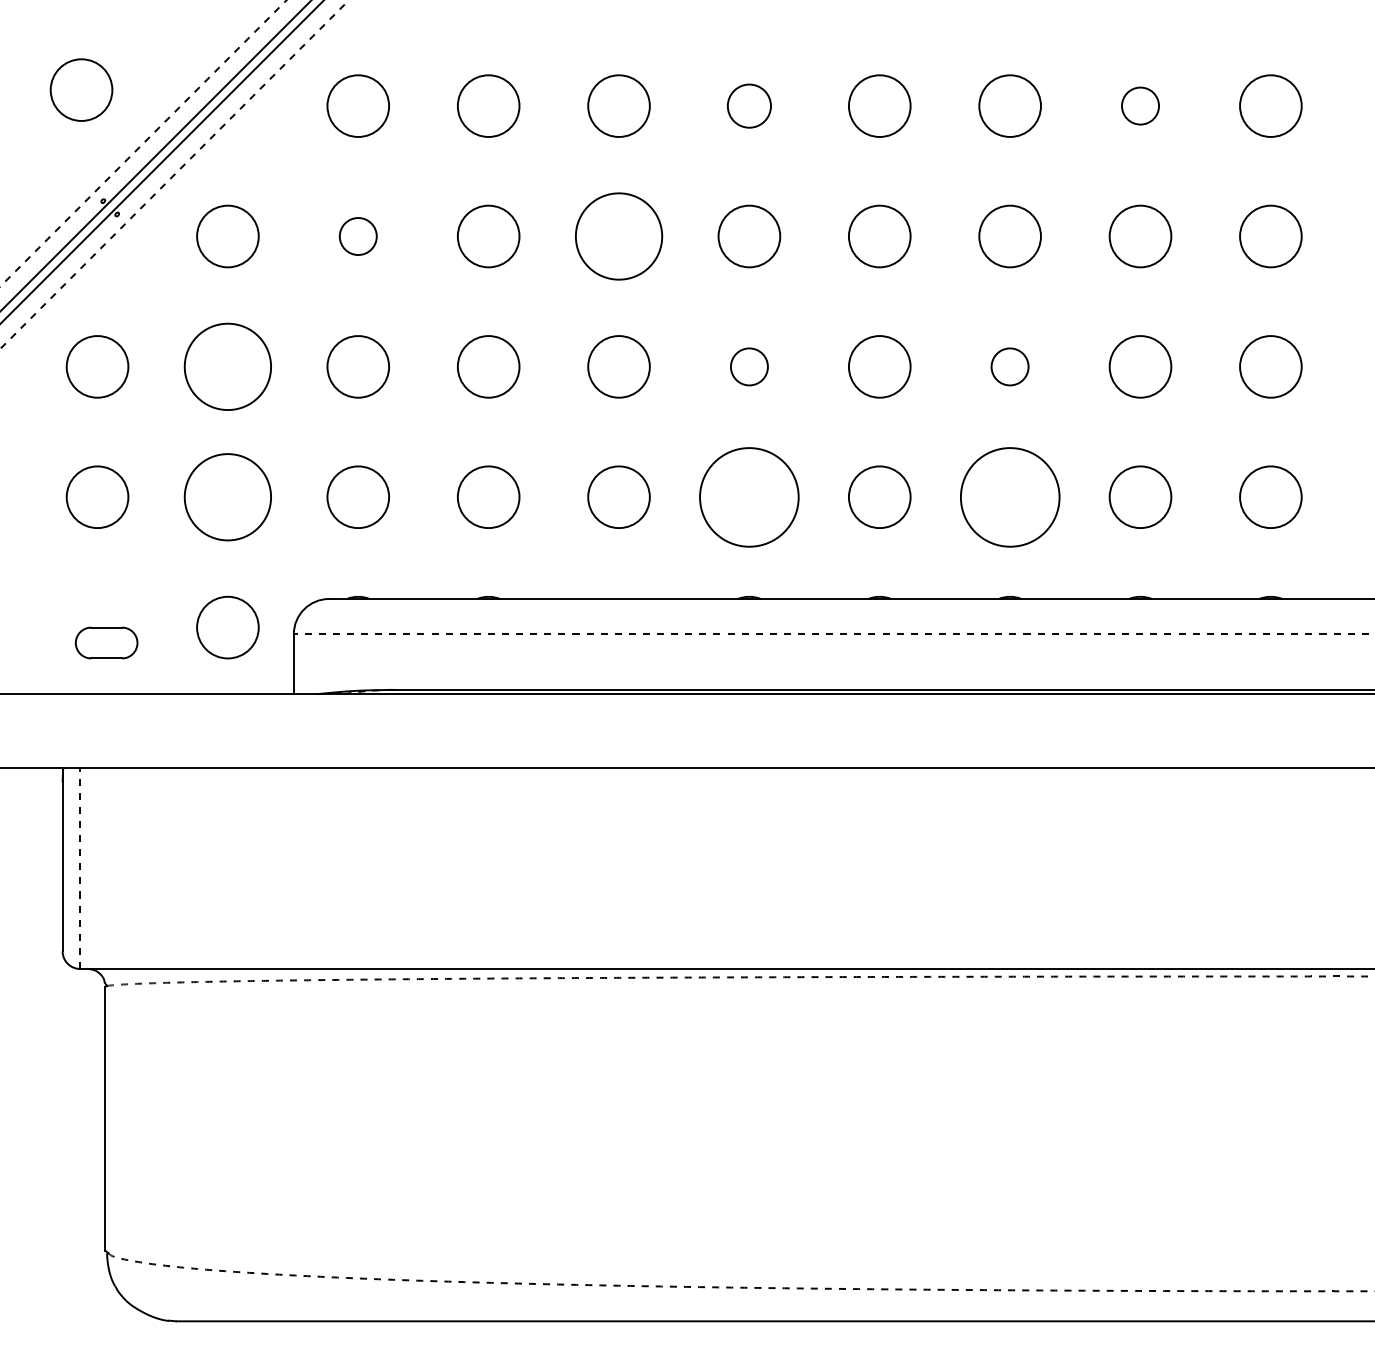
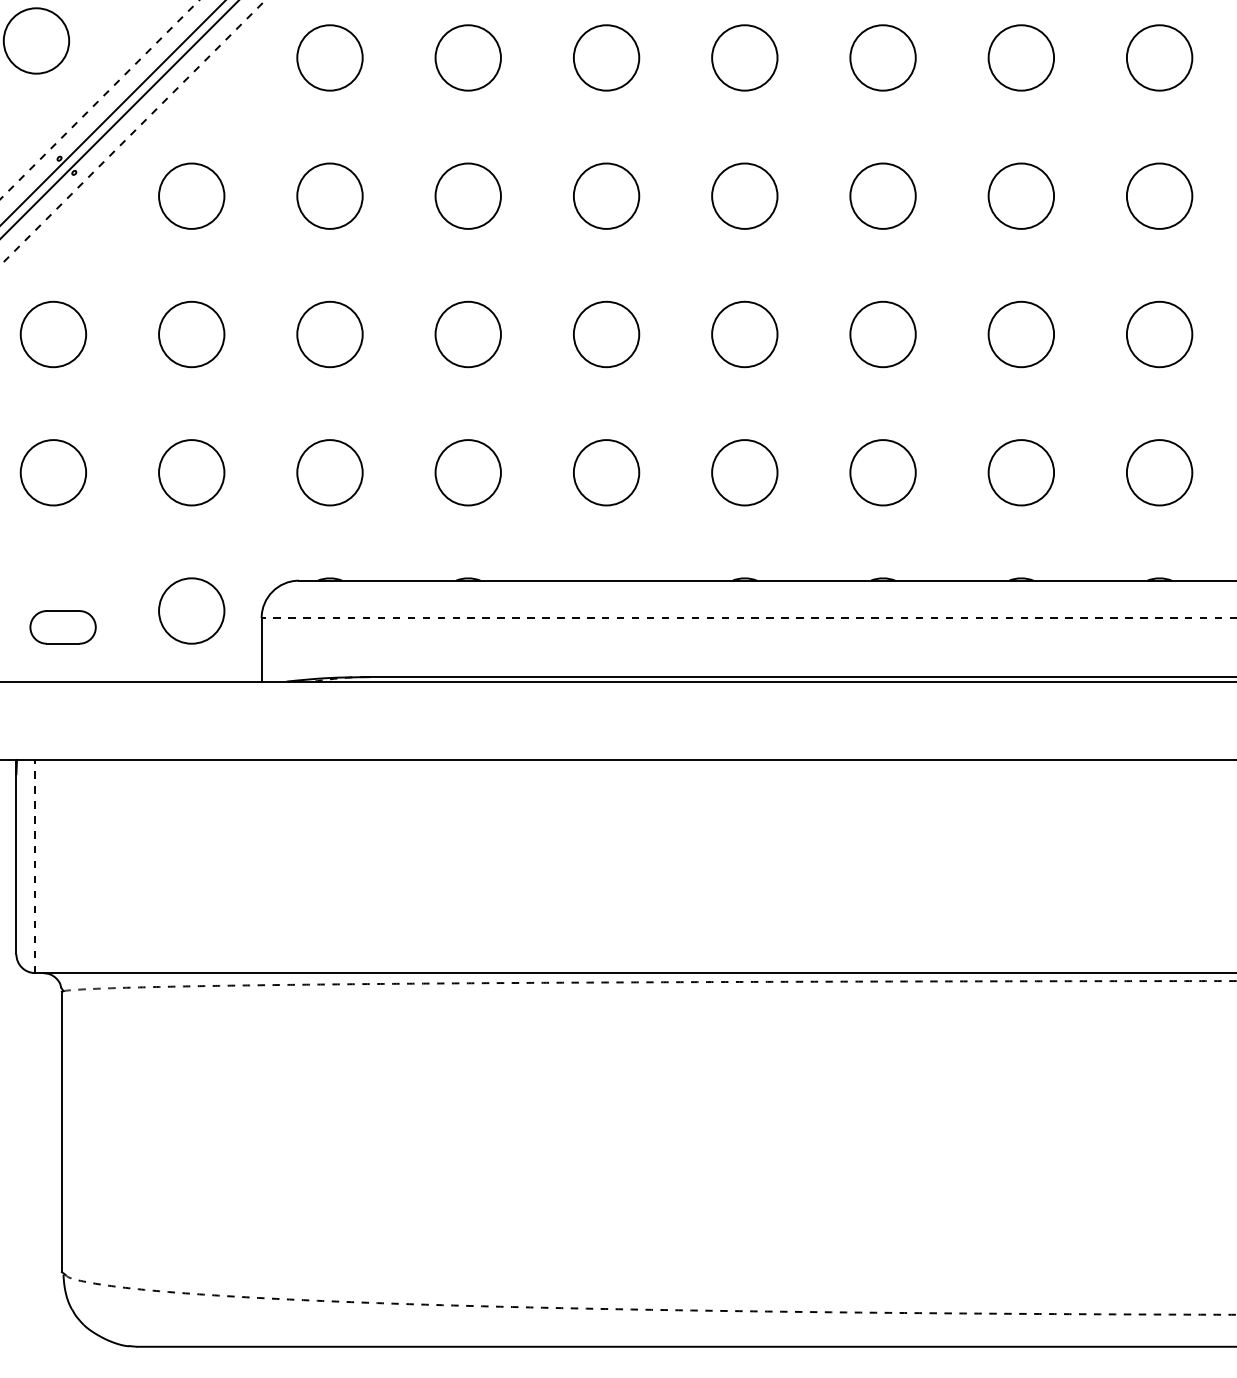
circle: (749, 105) -> (744, 57), size x1.43
circle: (1140, 105) -> (1159, 57), size x1.67
circle: (358, 236) -> (330, 196), size x1.67
circle: (618, 236) -> (605, 196), size x0.71
circle: (227, 366) -> (191, 334), size x0.71
circle: (749, 366) -> (744, 334), size x1.67
circle: (1009, 366) -> (1020, 334), size x1.67
circle: (749, 496) -> (744, 471), size x0.62
circle: (1009, 496) -> (1020, 471), size x0.62
circle: (227, 497) -> (191, 473), size x0.71

